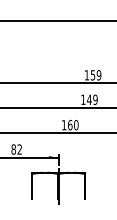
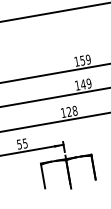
text: (73, 125) -> (72, 111), 160 -> 128
text: (16, 149) -> (22, 144), 82 -> 55

